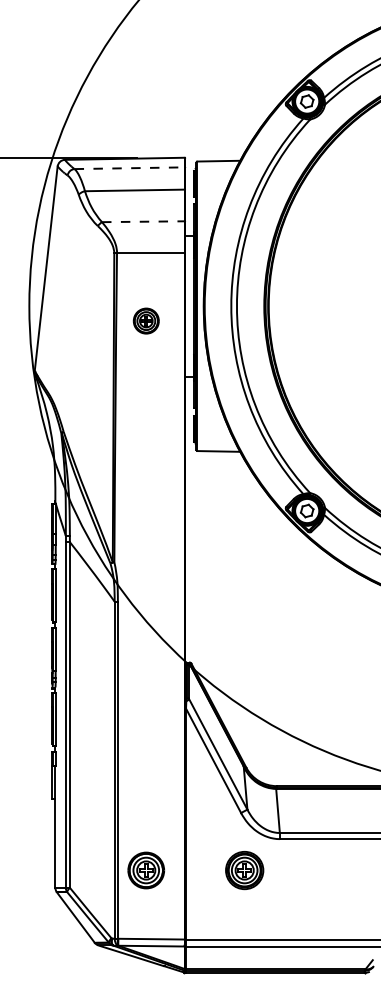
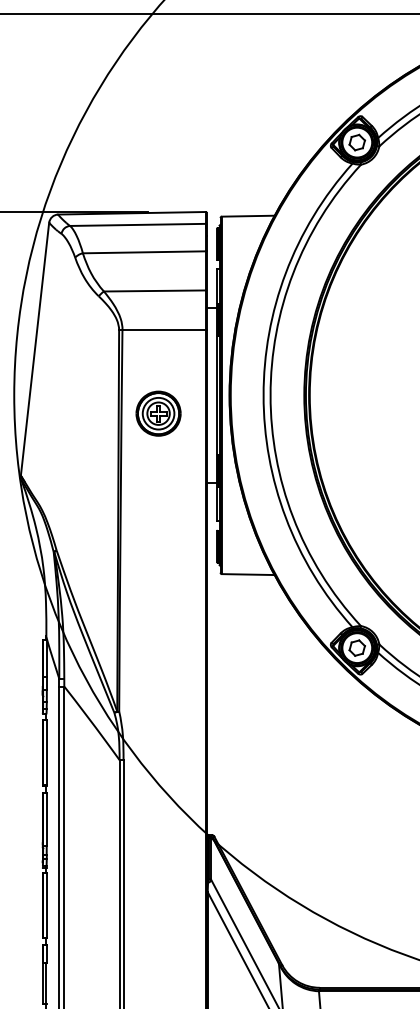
line: (129, 168) -> (137, 225), dashed -> solid
line: (143, 221) -> (155, 290), dashed -> solid
part: (146, 320) -> (158, 412), size x1.43

